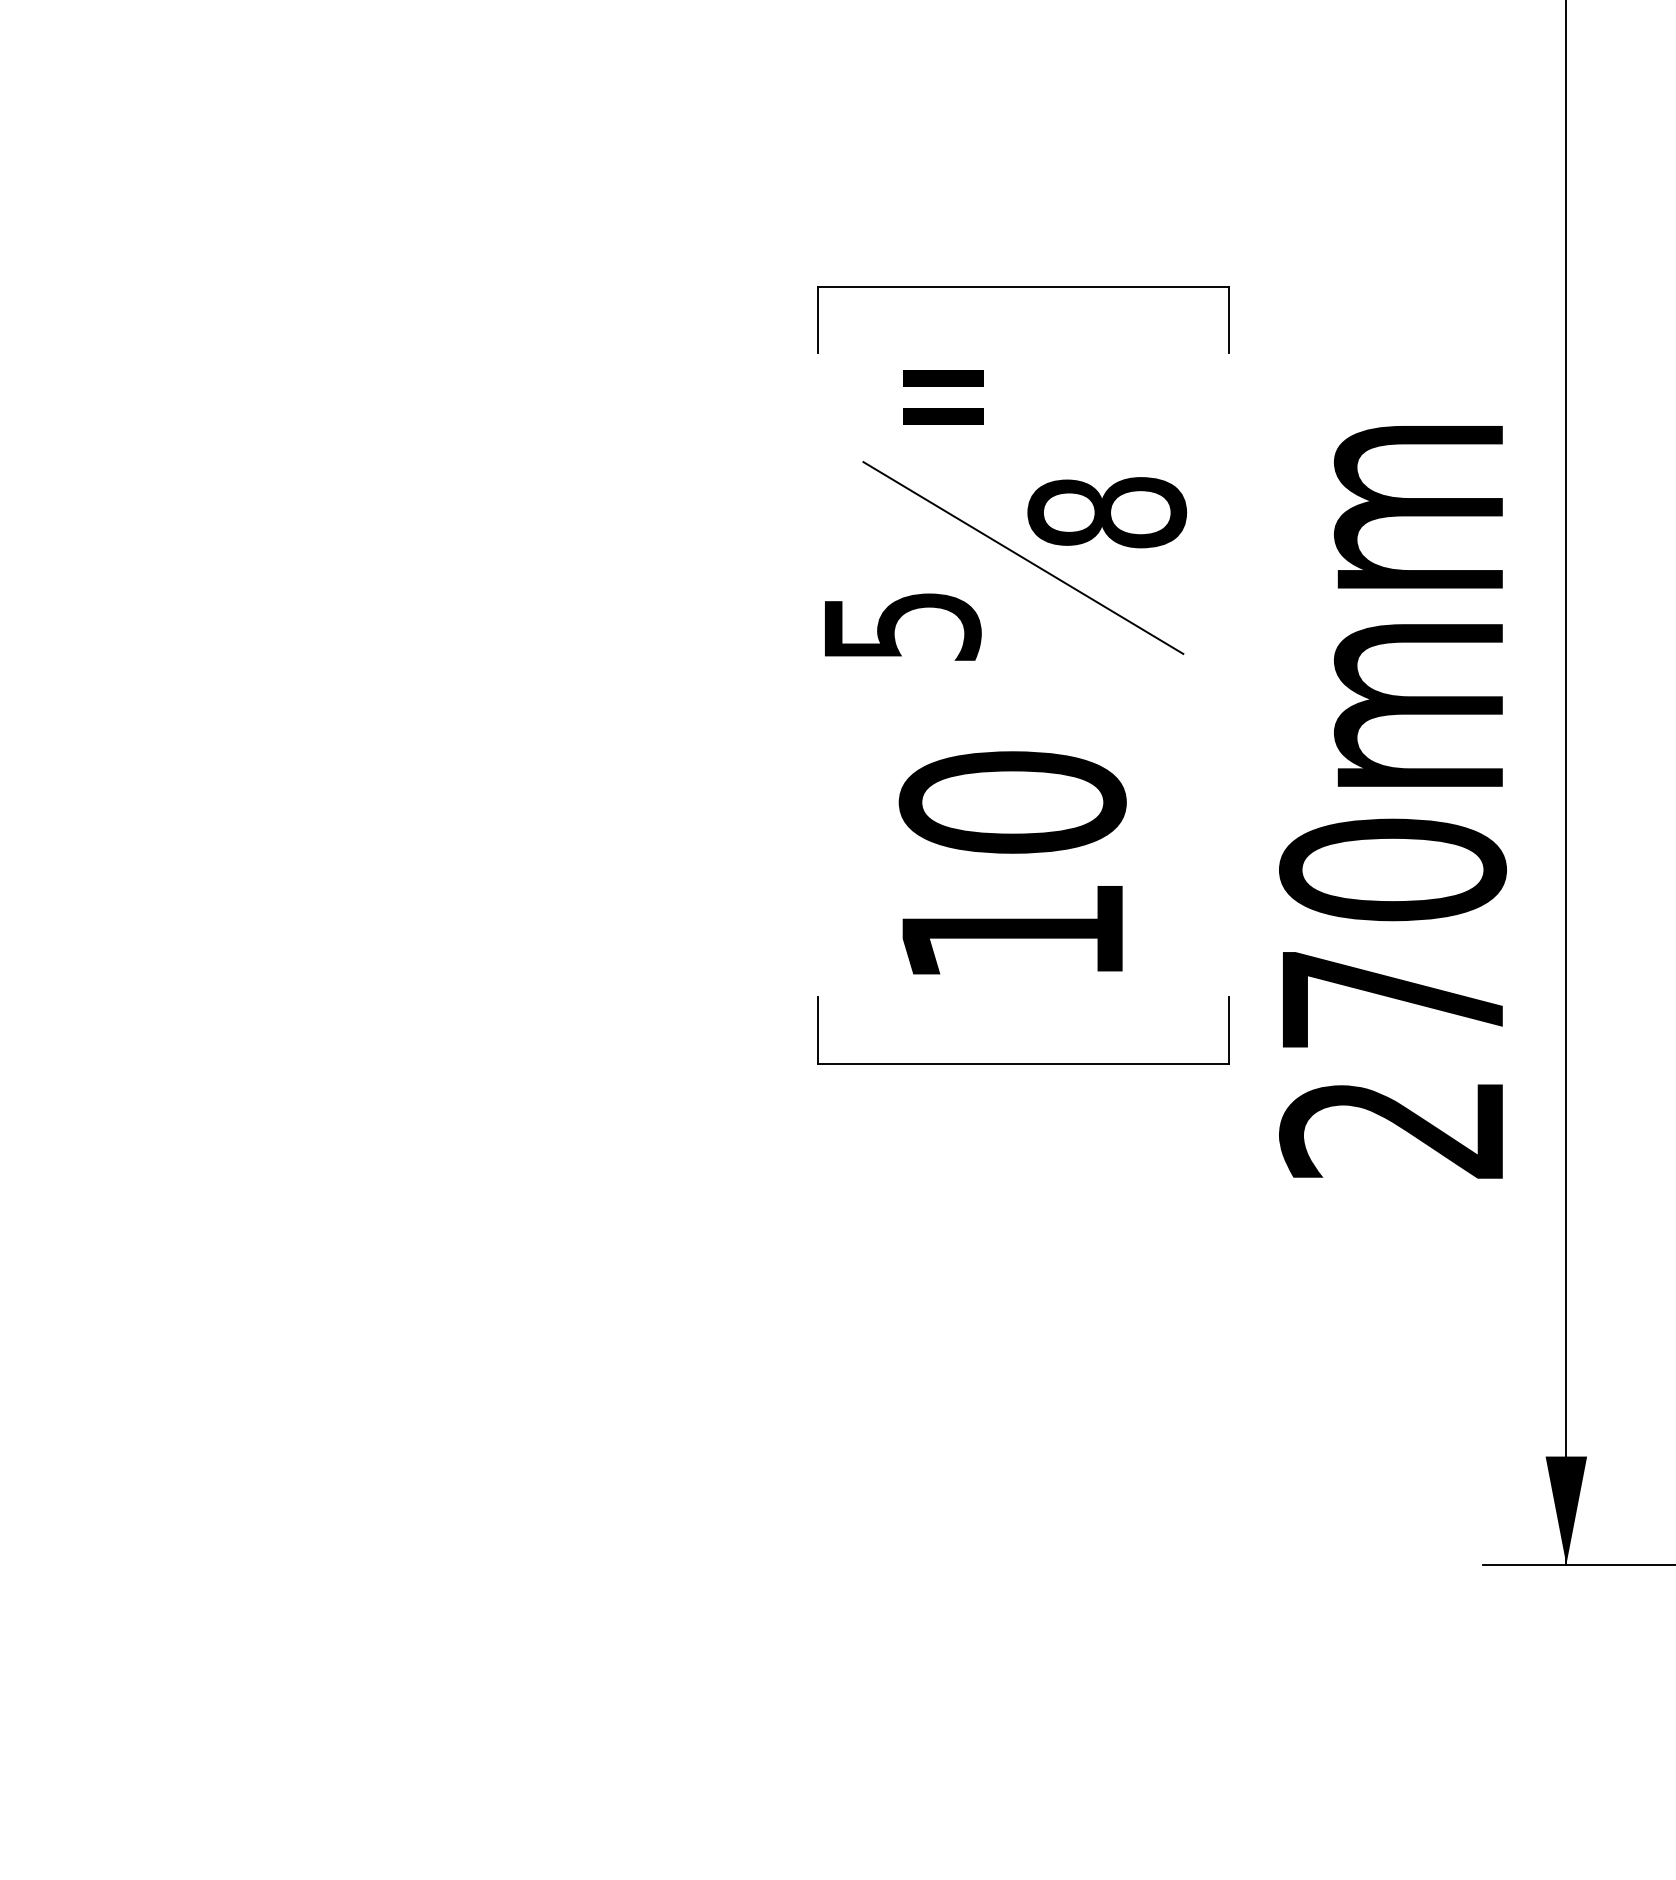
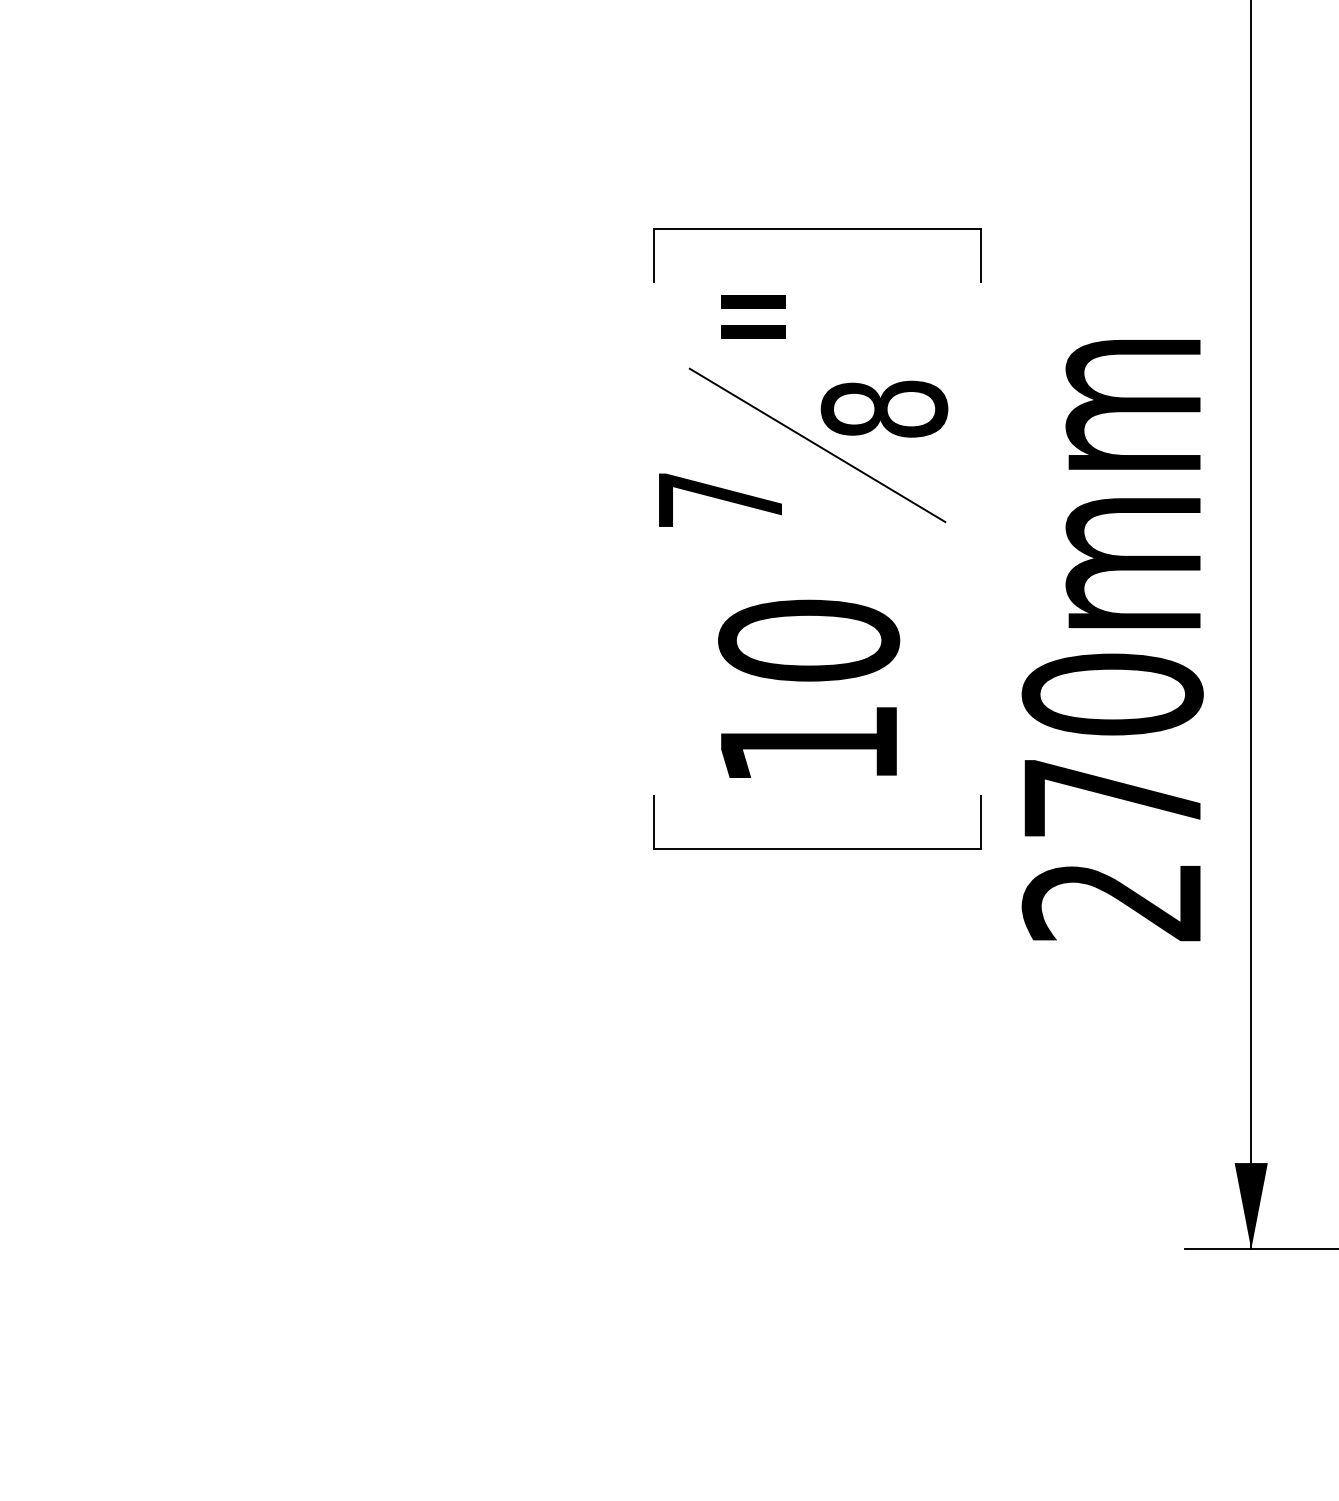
text: (903, 626) -> (721, 500), 5 -> 7

